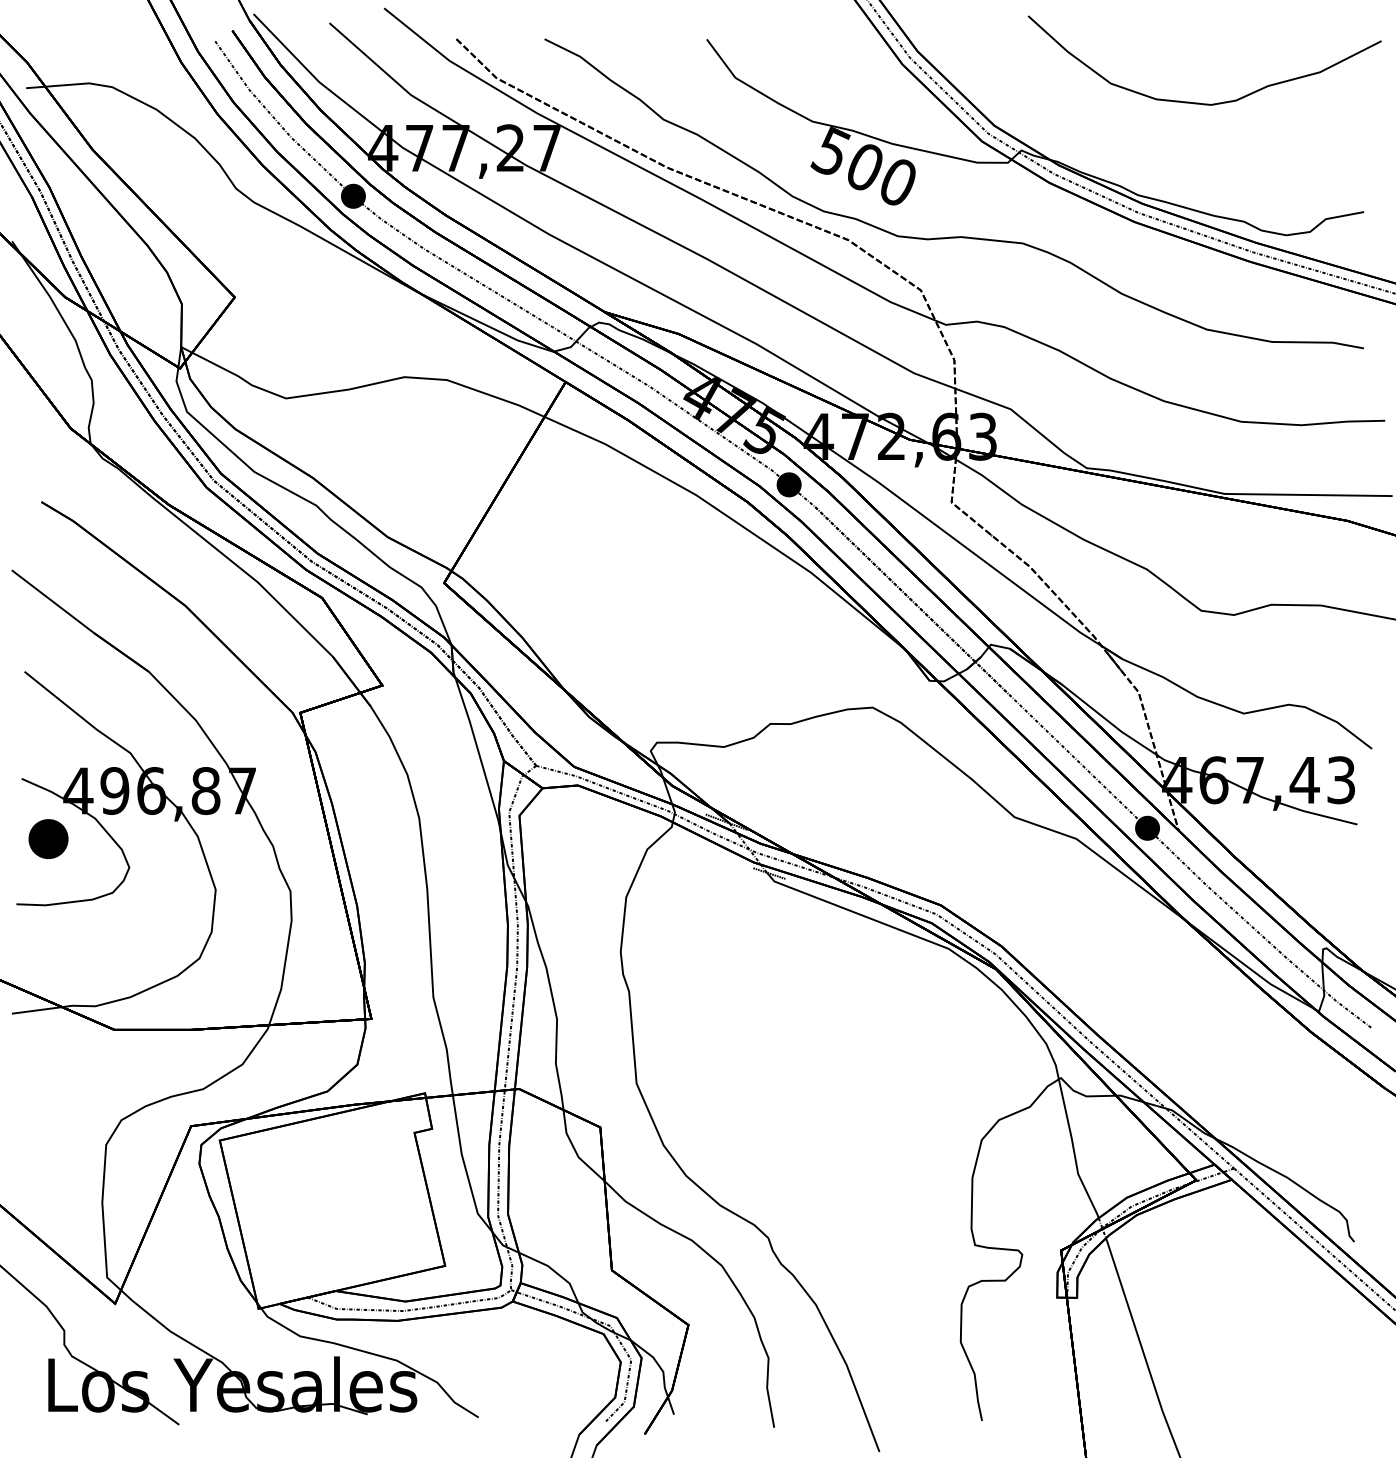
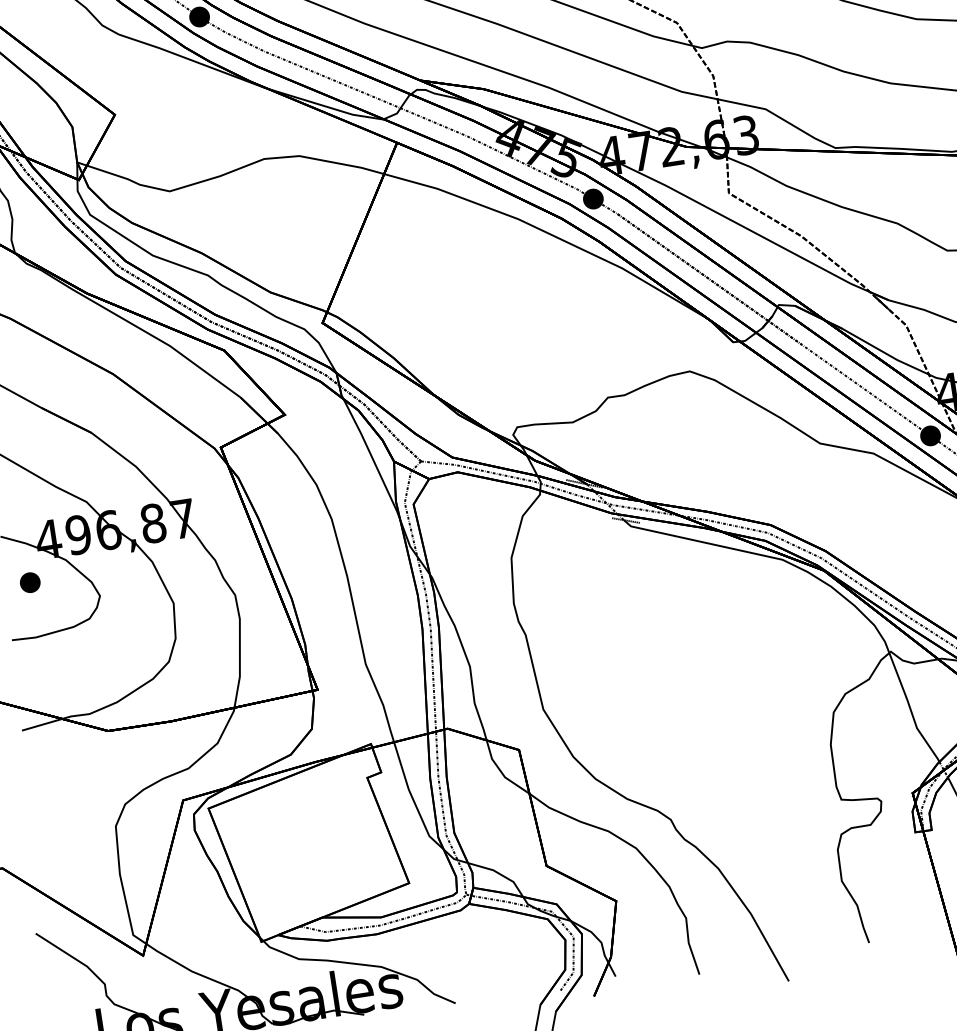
part: (48, 838) -> (30, 582), size x0.62

